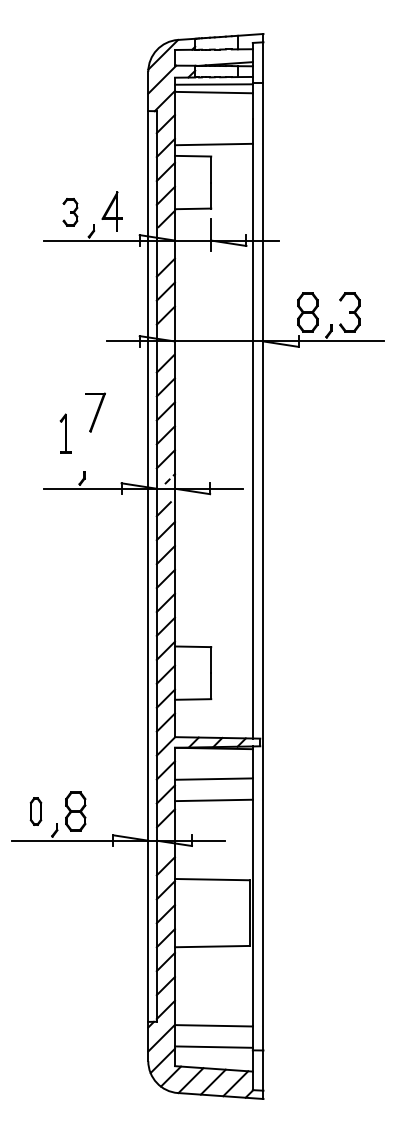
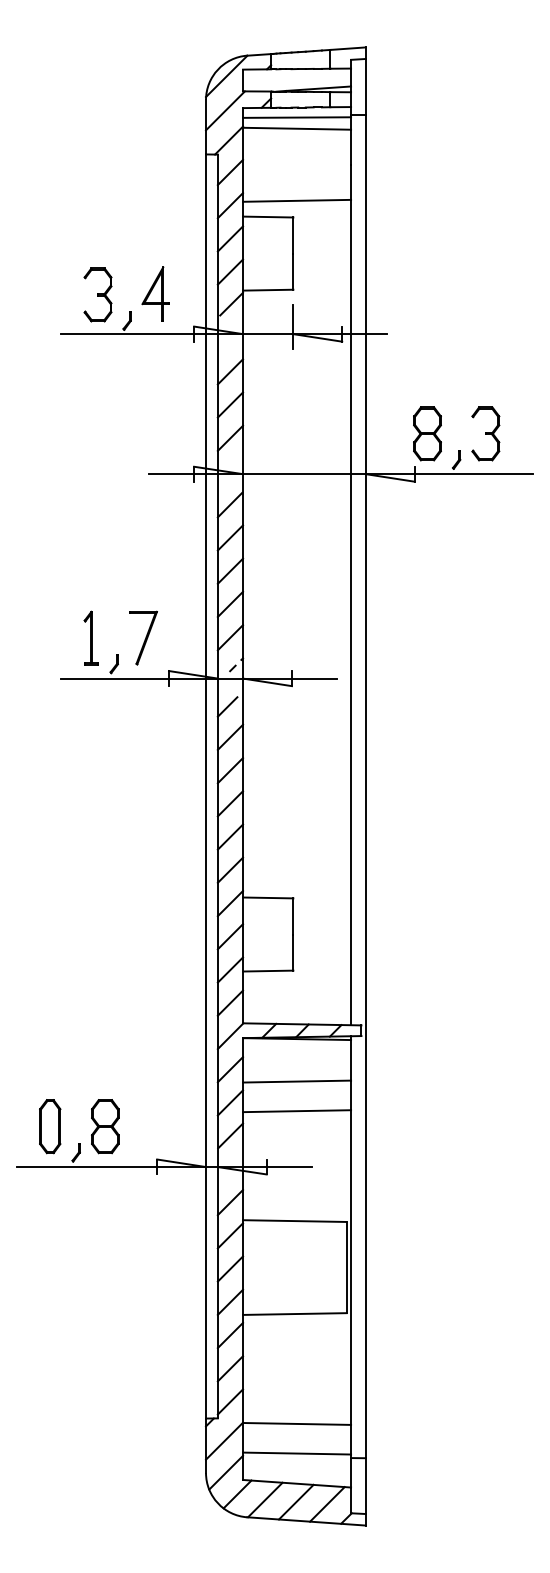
part: (70, 212) -> (98, 295), size x1.43
part: (95, 412) -> (143, 637), moved
part: (65, 433) -> (91, 637), moved
part: (35, 811) -> (49, 1126), size x1.43

